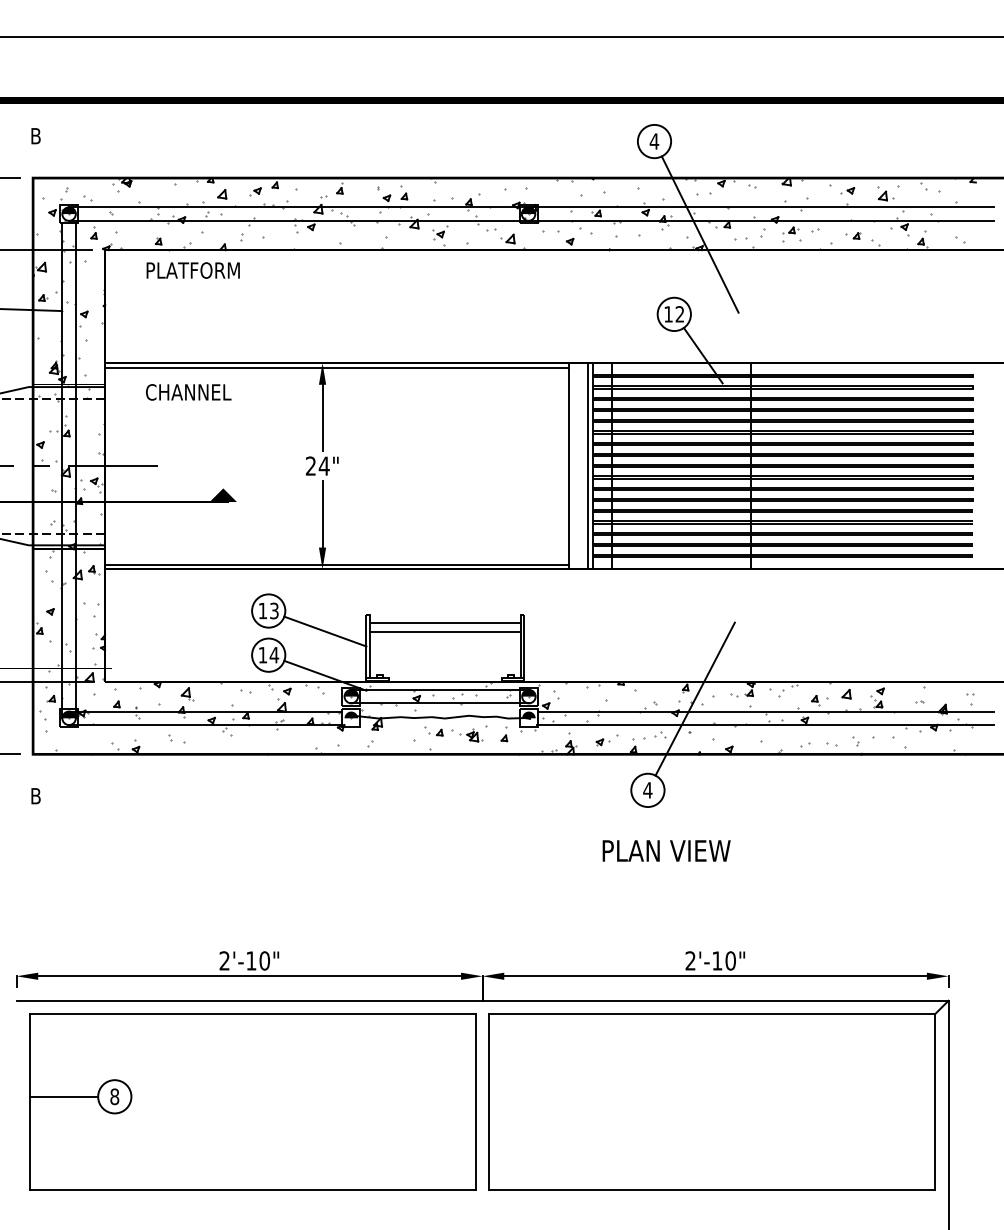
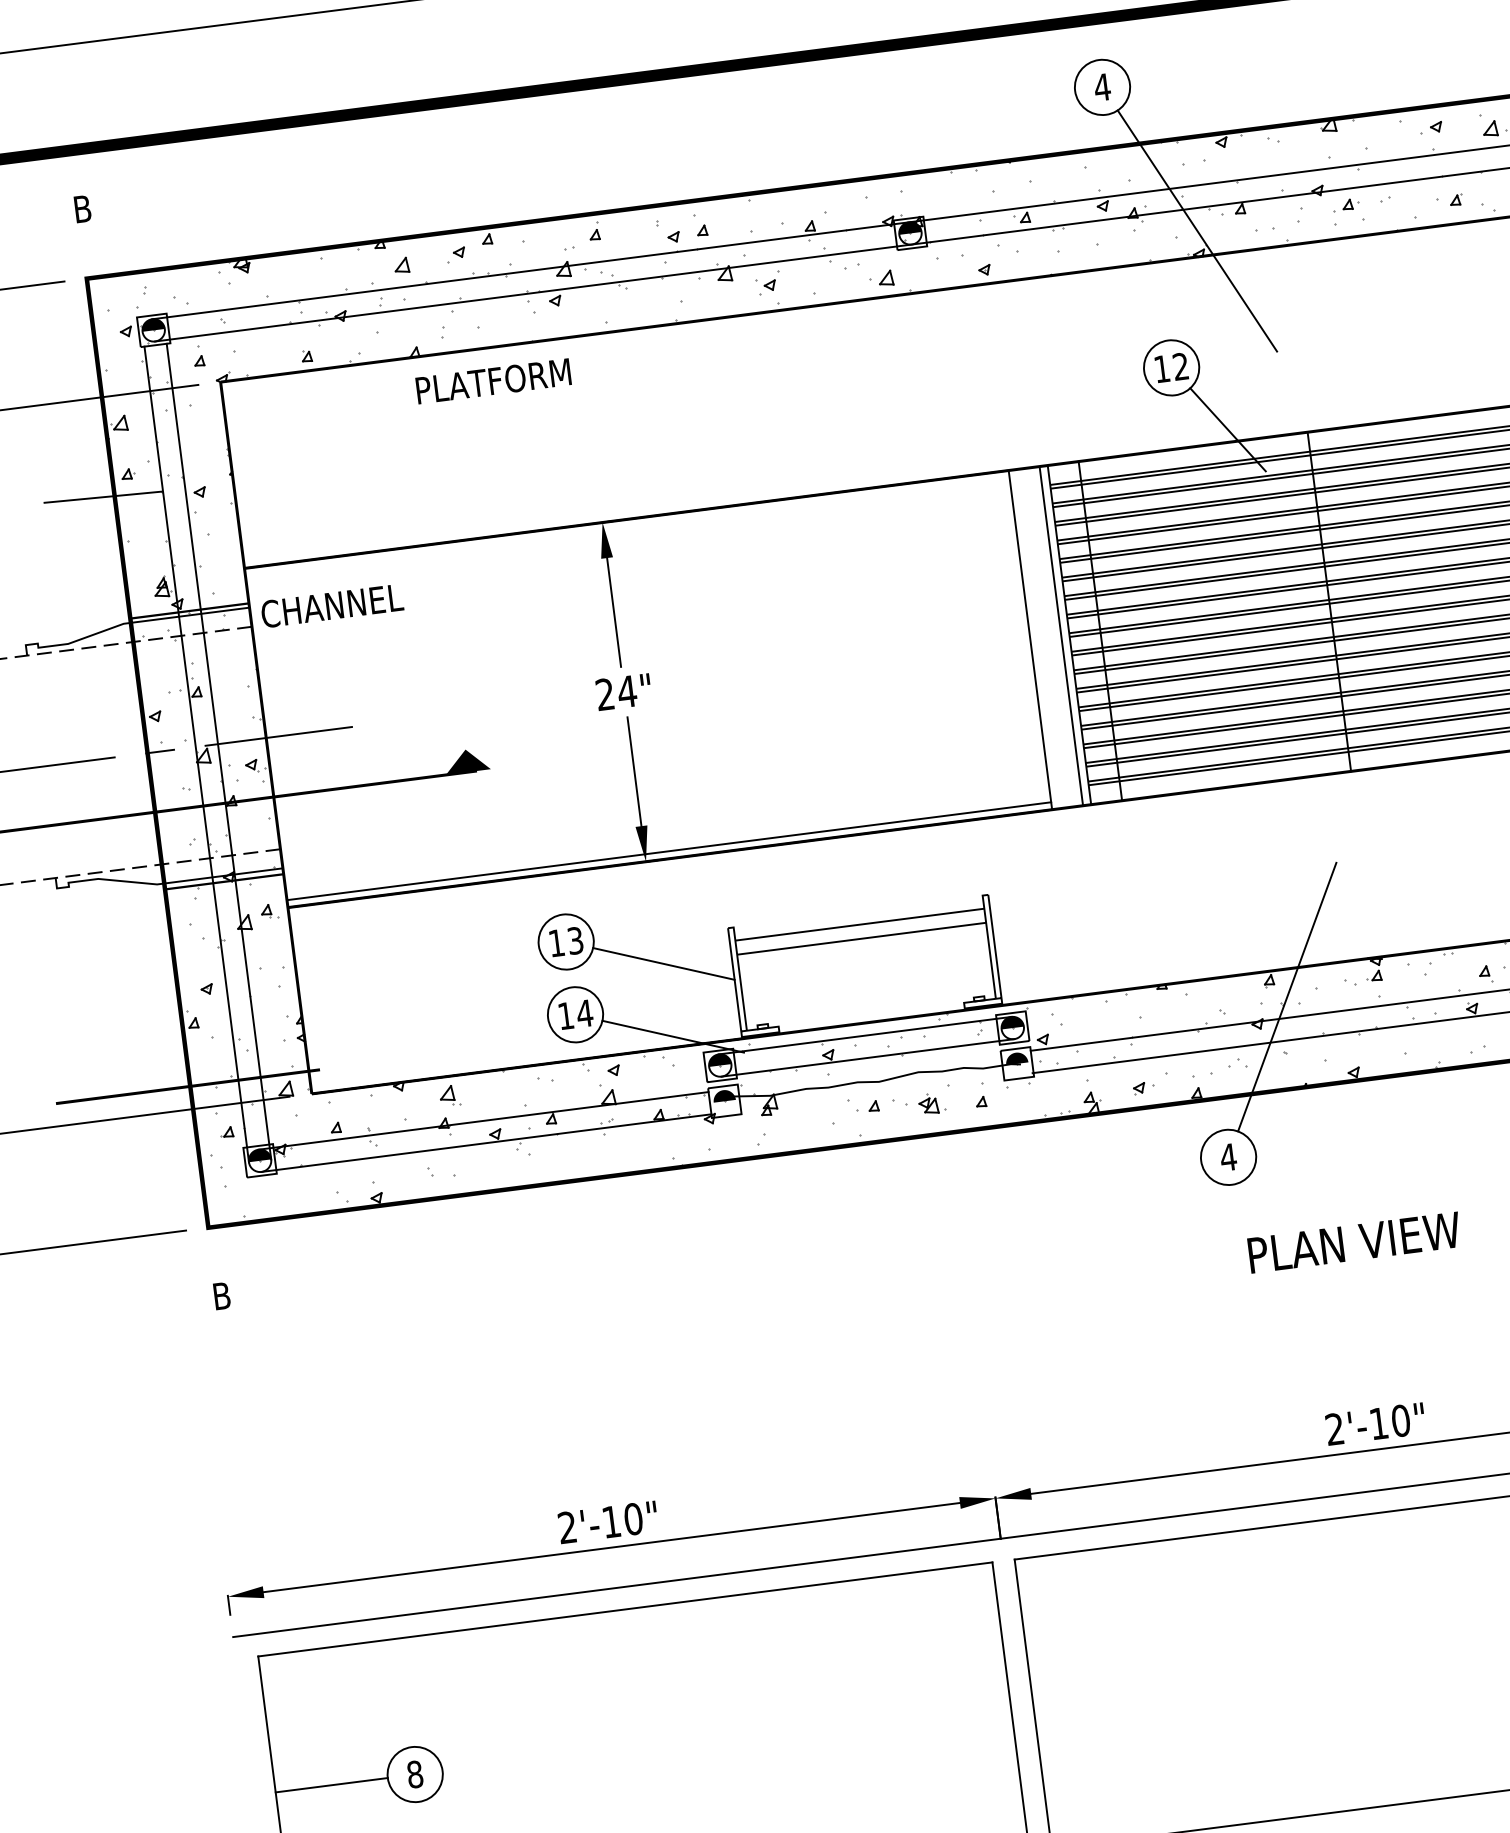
text: (192, 270) -> (492, 381), moved
line: (337, 367) -> (628, 526), removed
text: (188, 392) -> (331, 606), moved
text: (666, 850) -> (1354, 1241), moved

